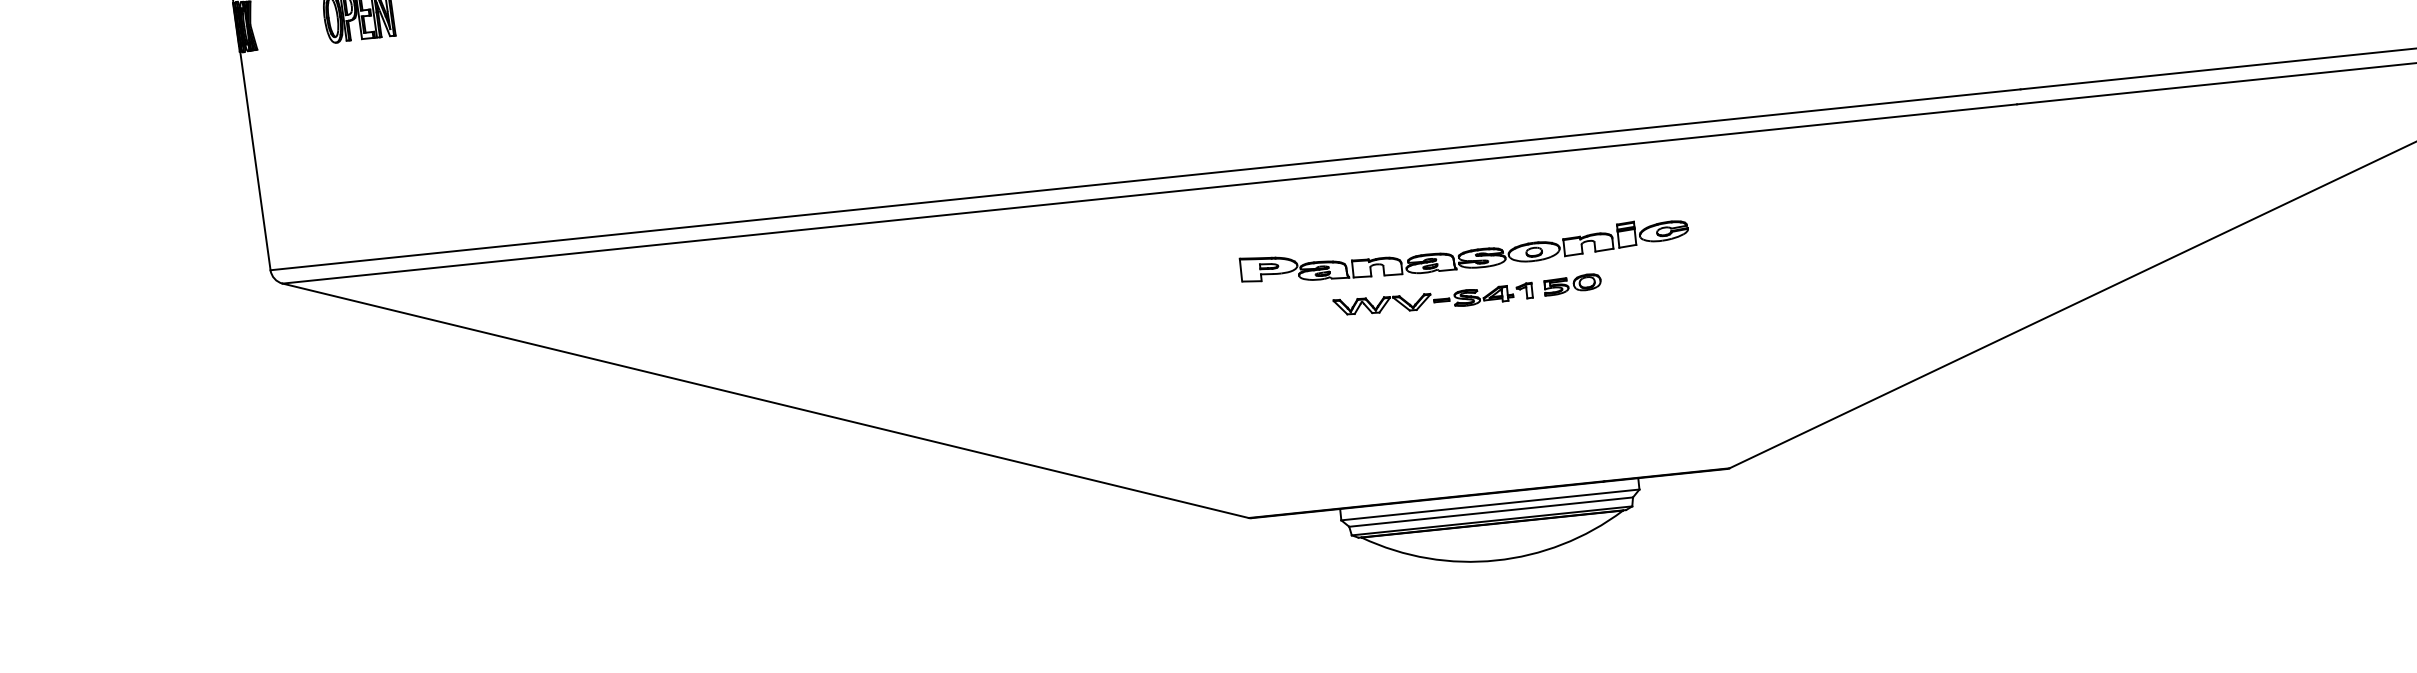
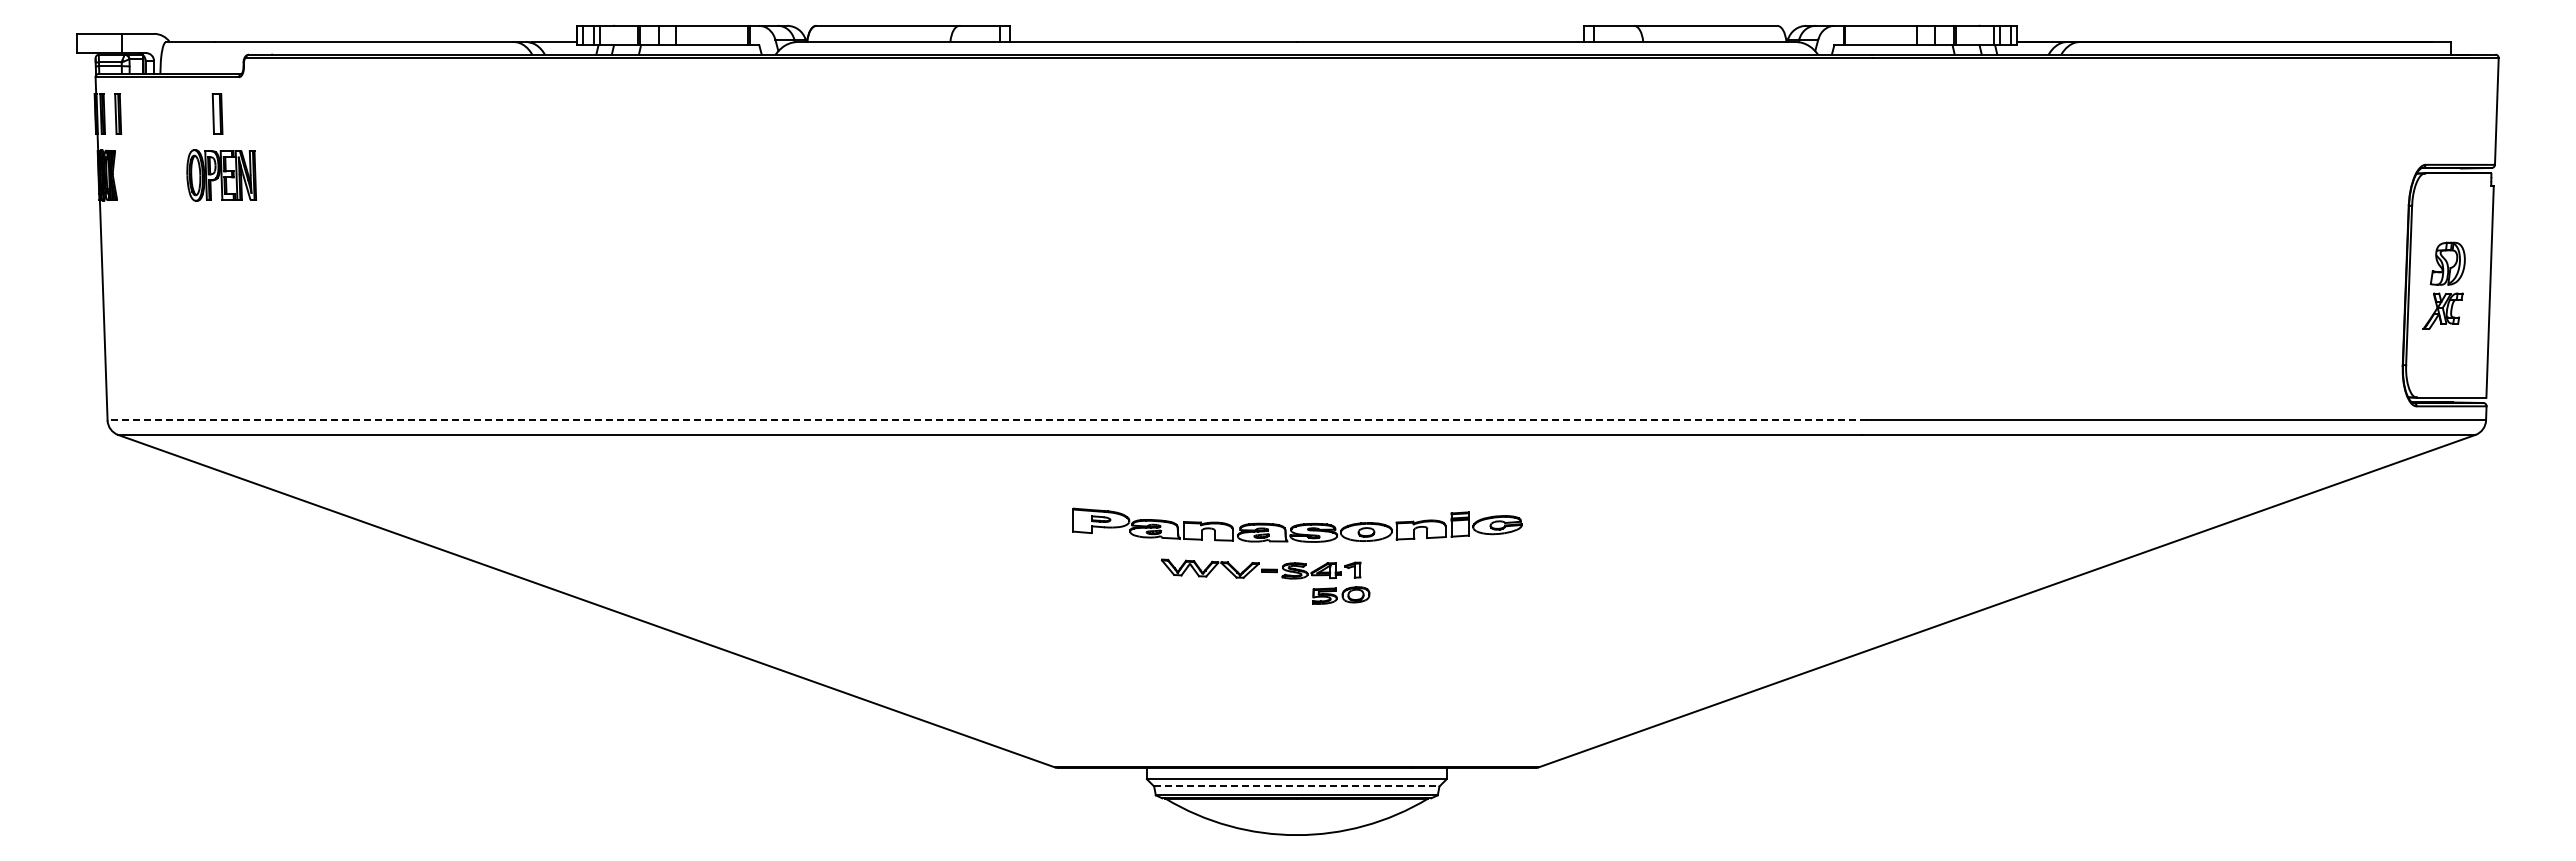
line: (1145, 179) -> (987, 420), solid -> dashed
part: (1572, 284) -> (1341, 595), moved
line: (1490, 512) -> (1296, 786), solid -> dashed

